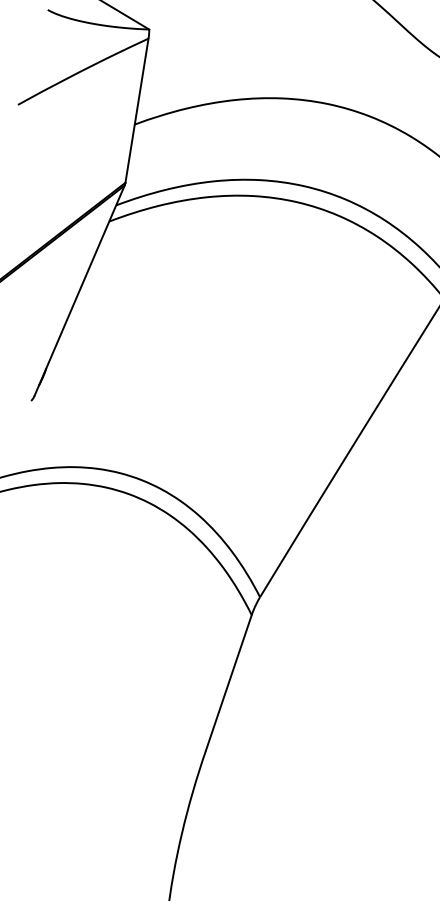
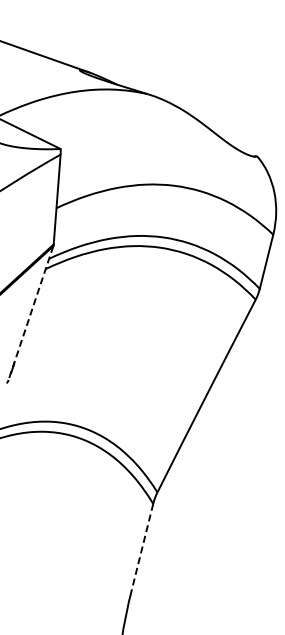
line: (80, 291) -> (31, 313), solid -> dashed
line: (228, 682) -> (142, 546), solid -> dashed

